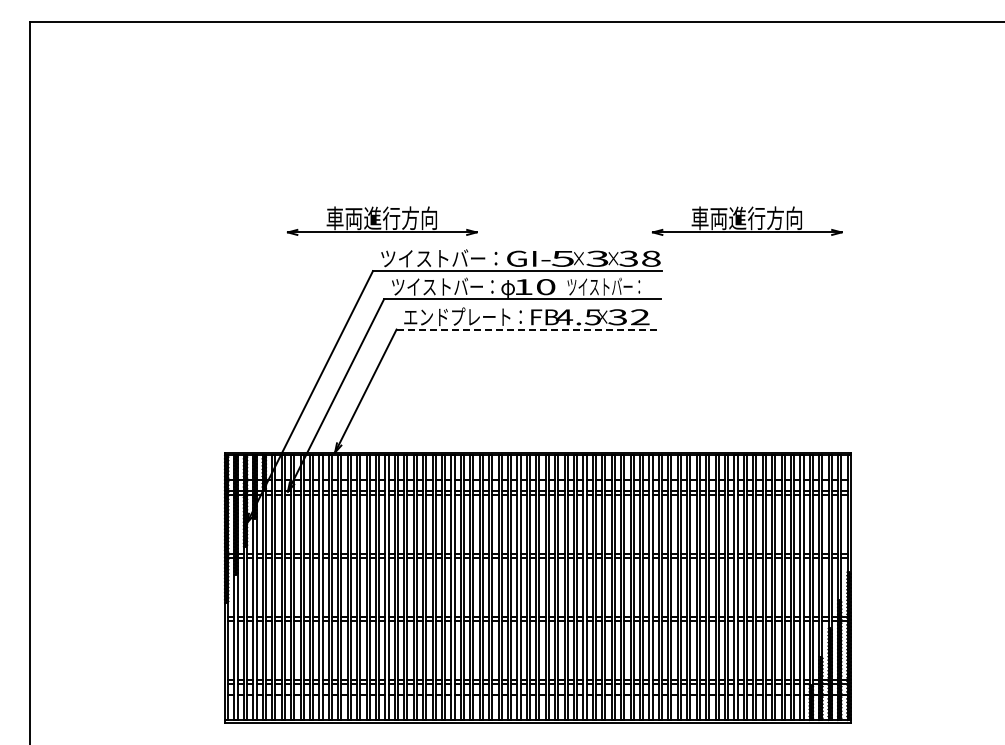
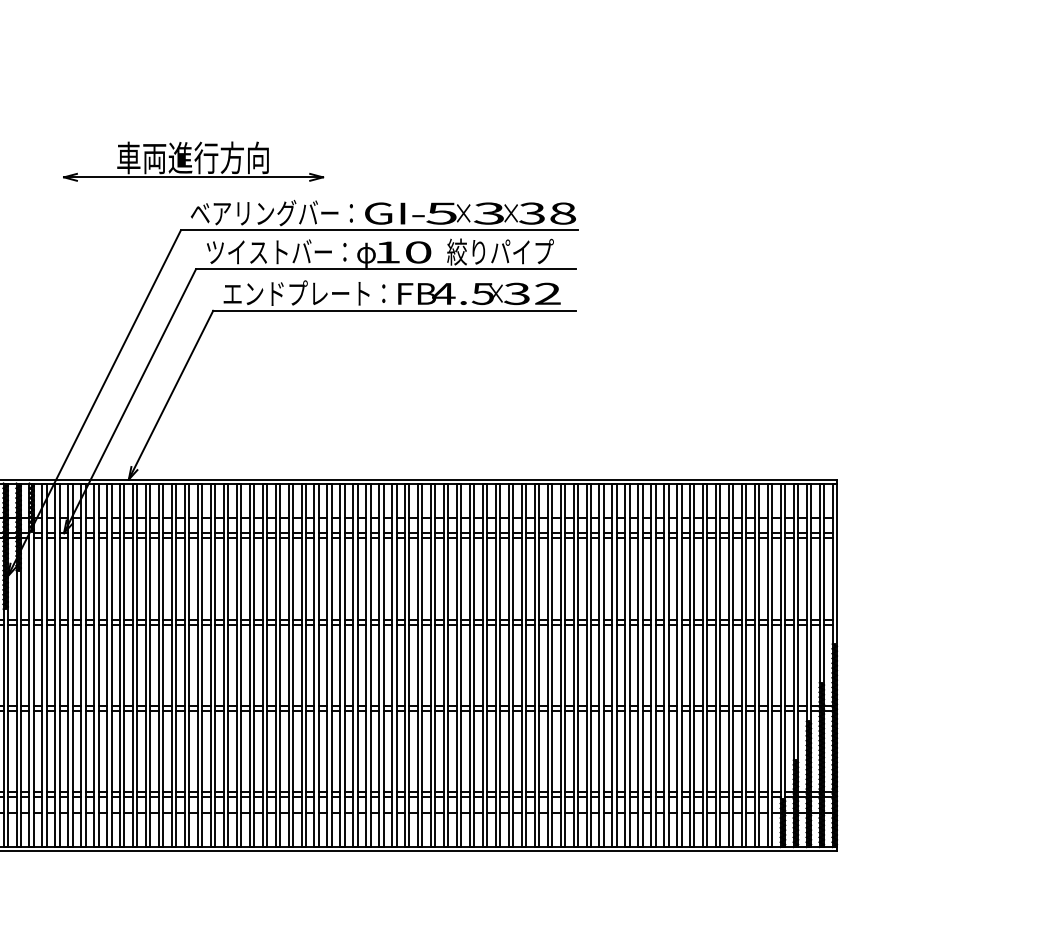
part: (746, 220) -> (693, 160), removed
text: (439, 258) -> (272, 213), ツイストバー： -> ベアリングバー：
text: (605, 286) -> (500, 251), ツイストバー： -> 絞りパイプ
line: (529, 329) -> (395, 310), dashed -> solid

